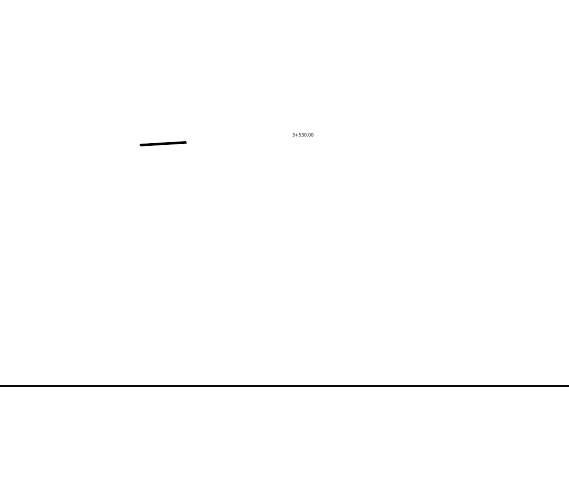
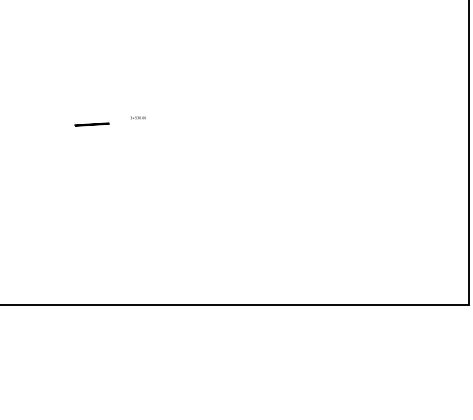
text: (303, 134) -> (138, 117), moved

